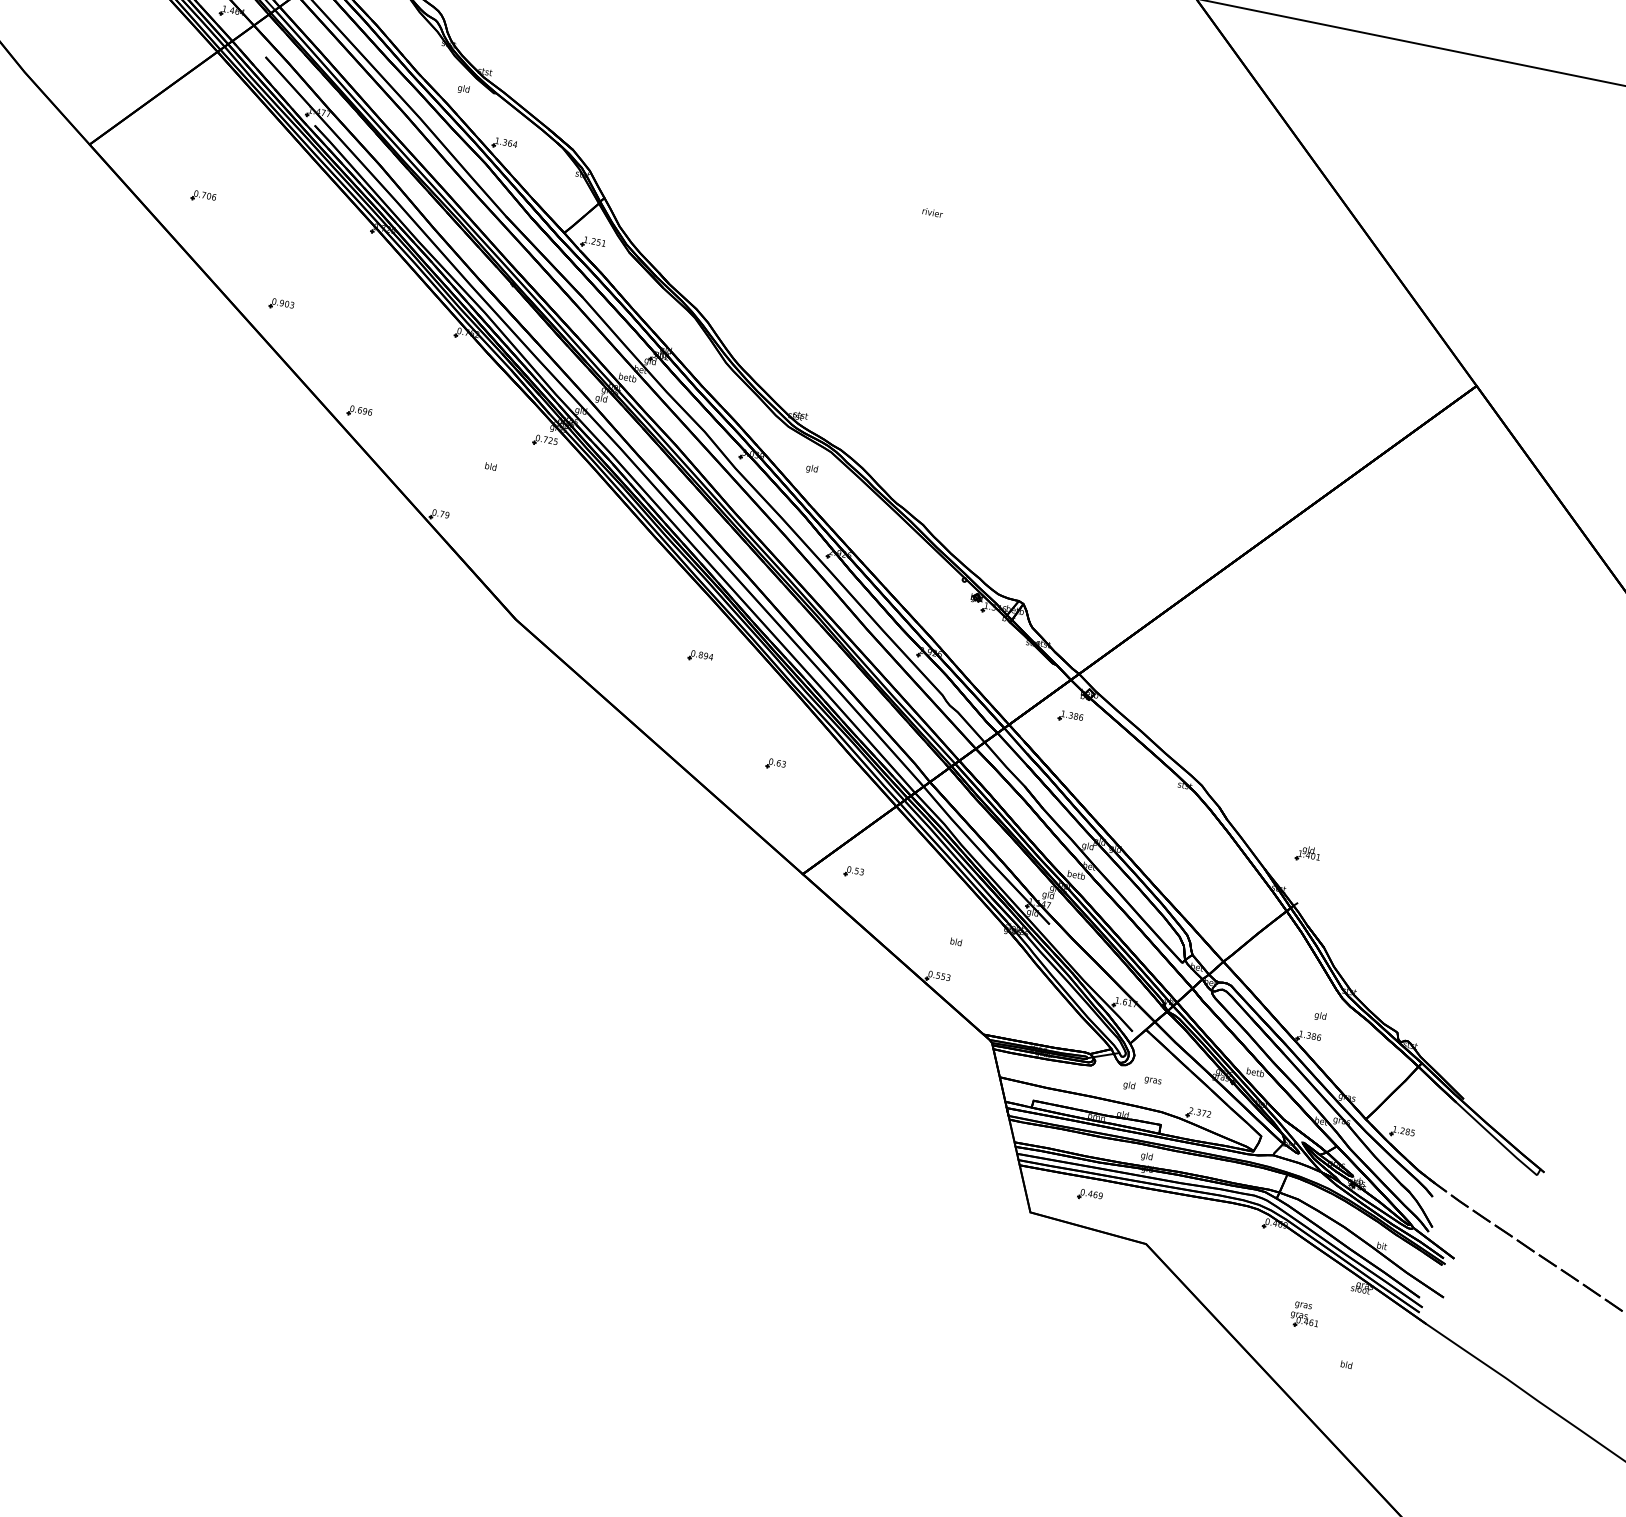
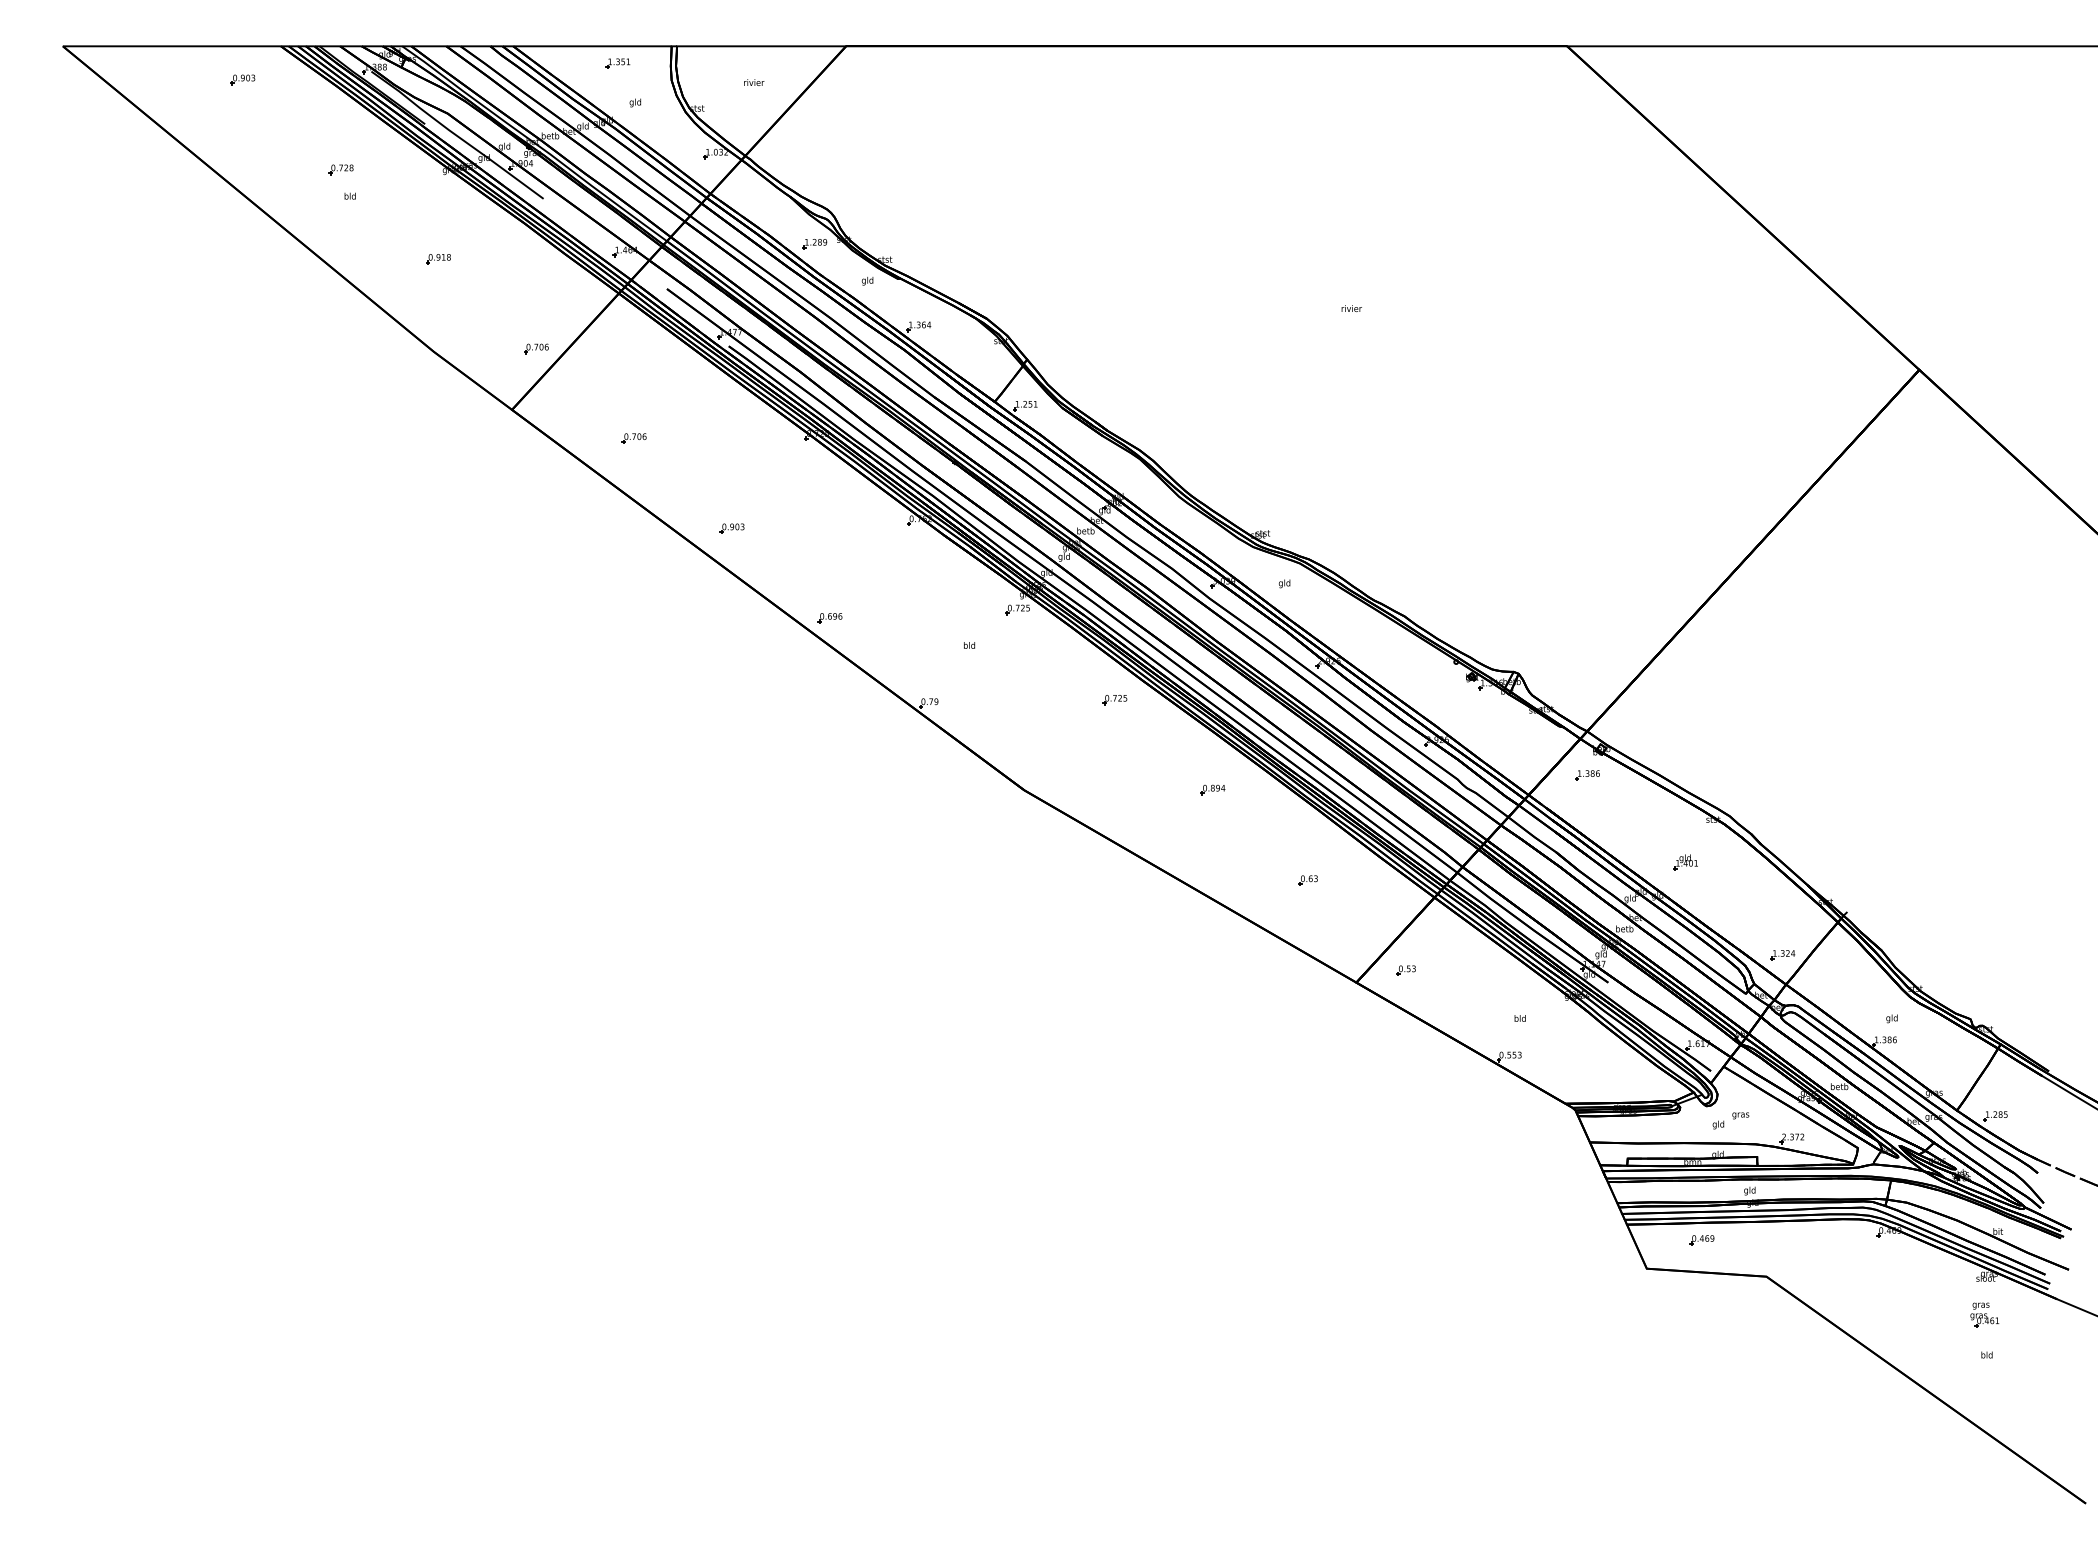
part: (418, 42) -> (814, 244), added
part: (125, 89) -> (536, 348), added
part: (622, 549) -> (1114, 700), added
part: (1308, 854) -> (1685, 862), moved
part: (1225, 932) -> (1782, 955), added
part: (1305, 1315) -> (1984, 1314), moved

